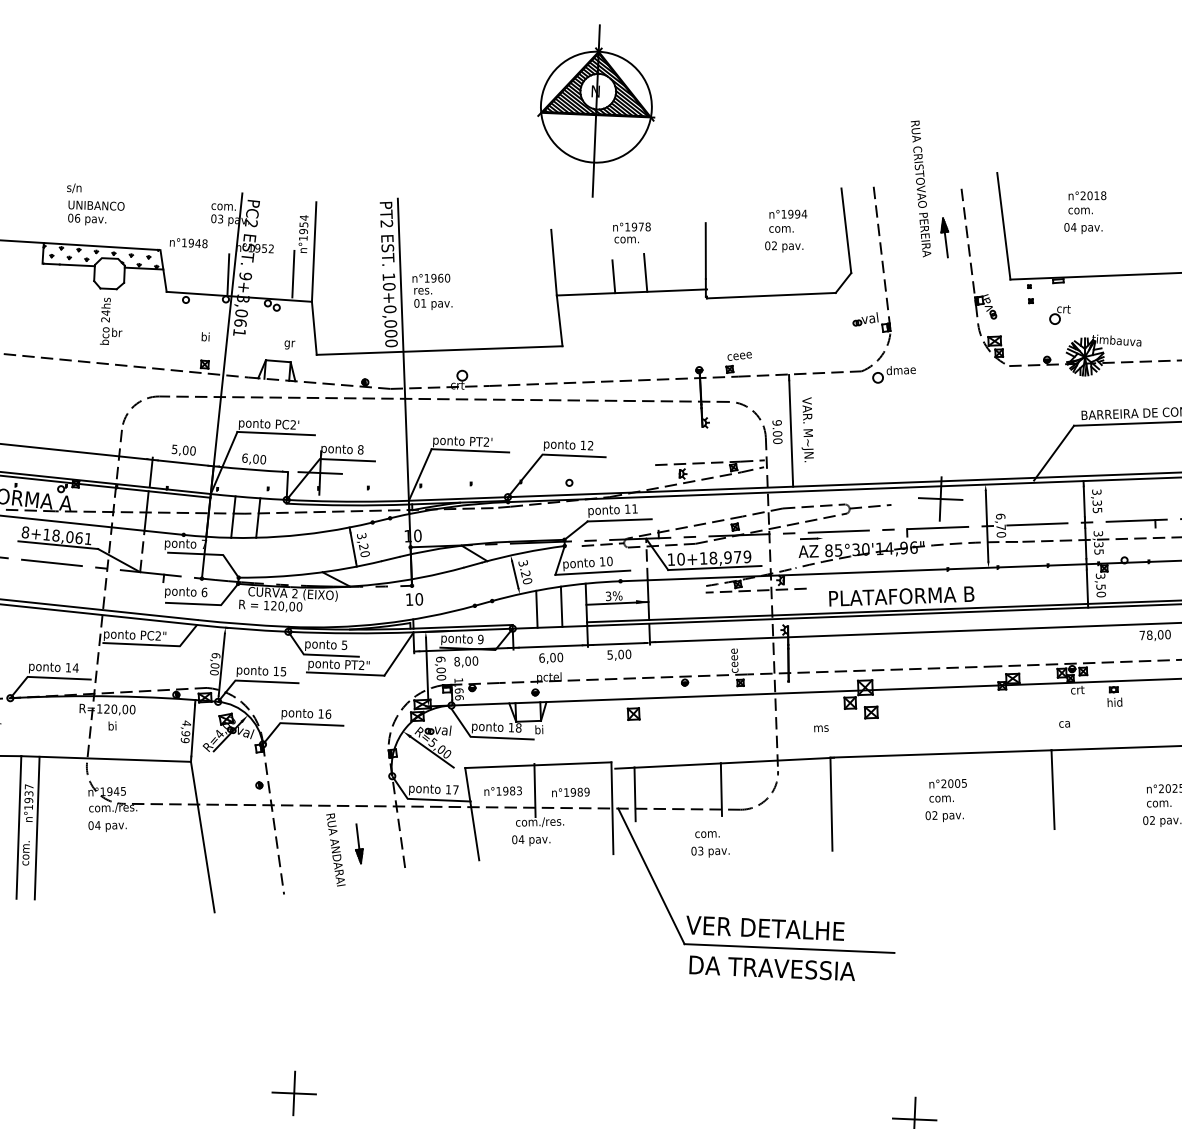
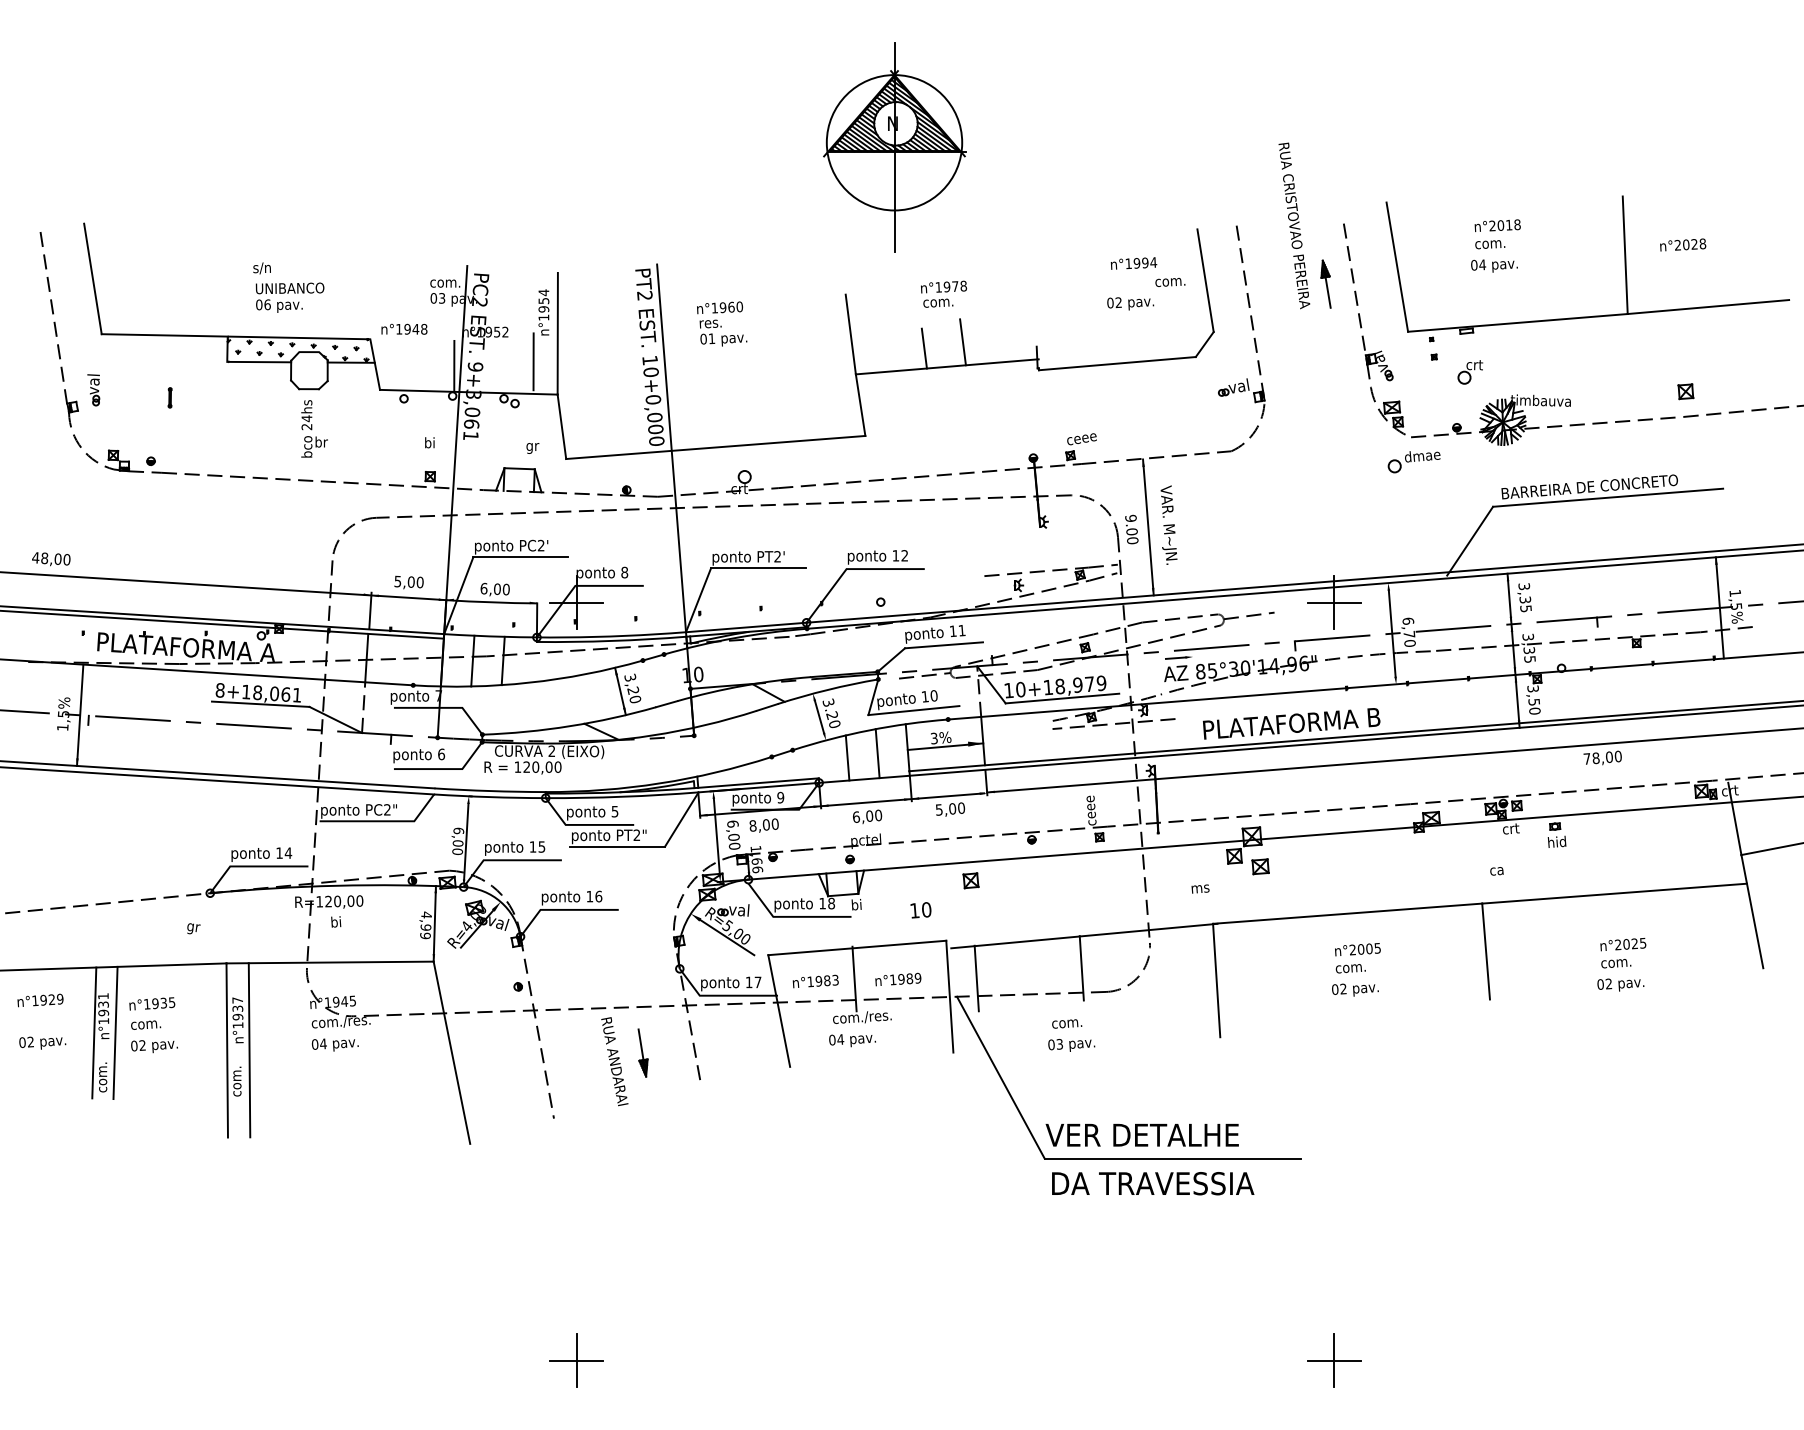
text: (781, 229) -> (1170, 282), moved
line: (705, 250) -> (1034, 312), removed
text: (432, 291) -> (722, 323), moved
part: (893, 375) -> (1413, 462), moved
text: (414, 599) -> (920, 910), moved

